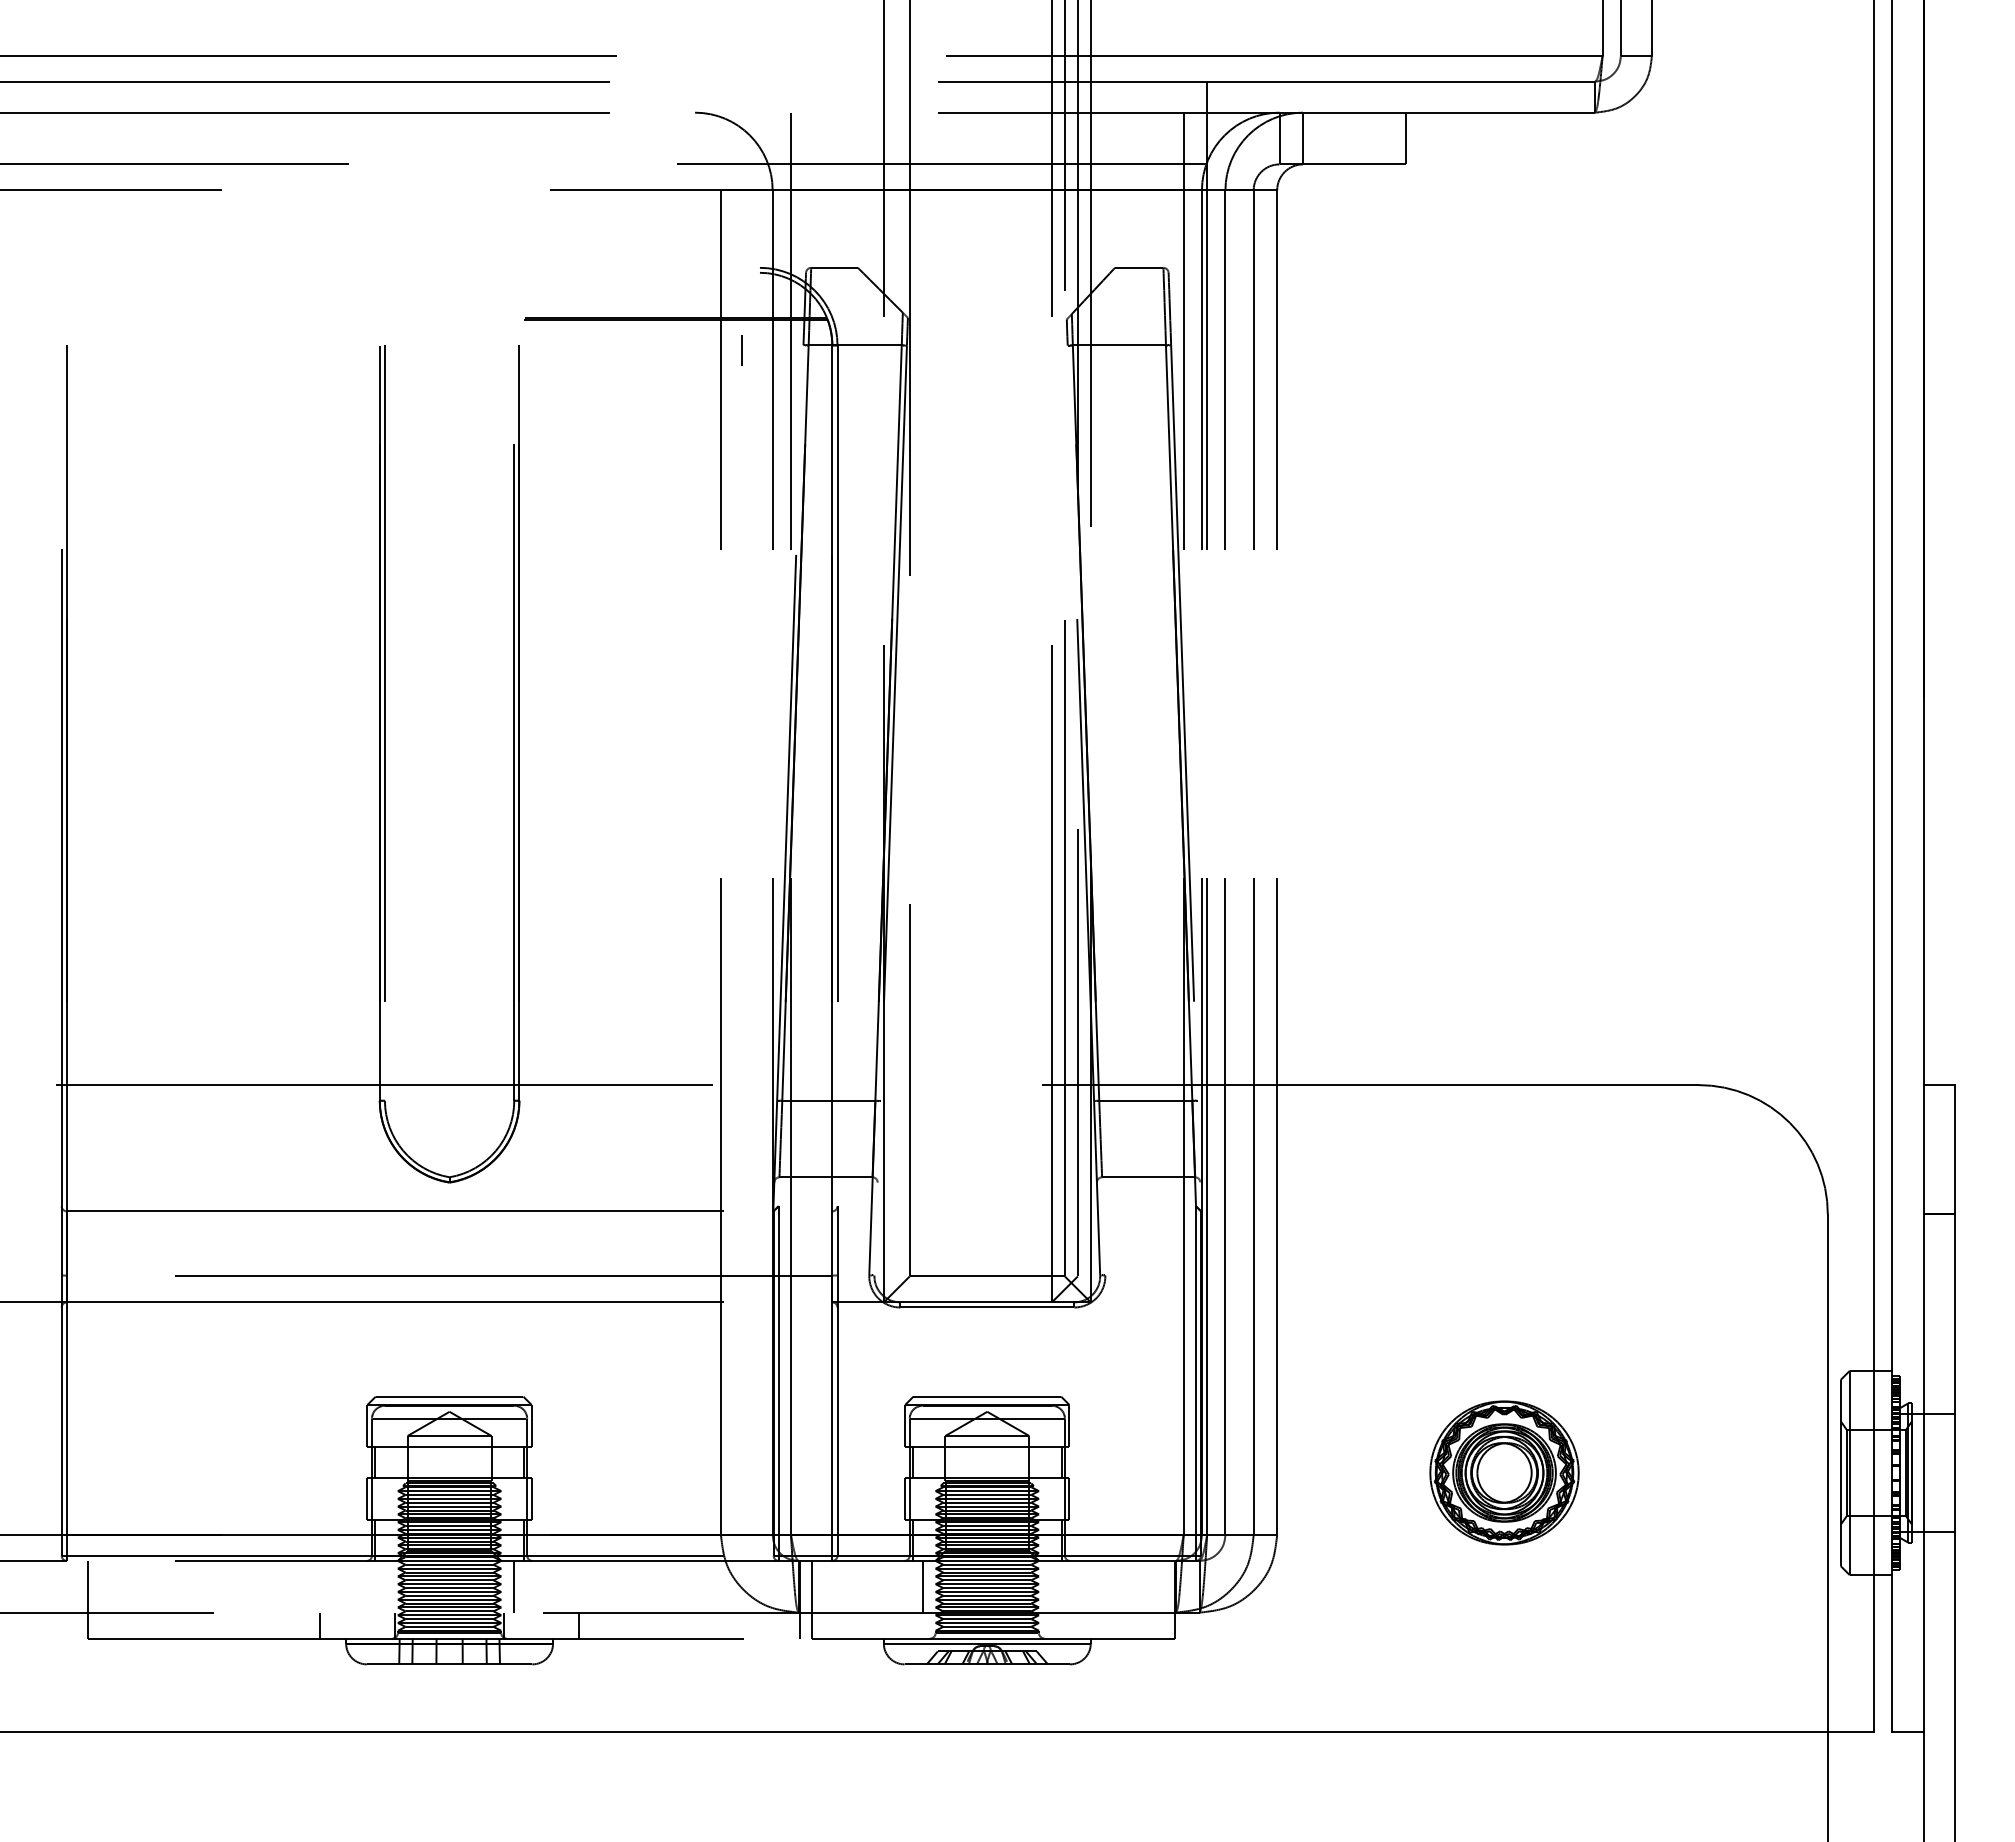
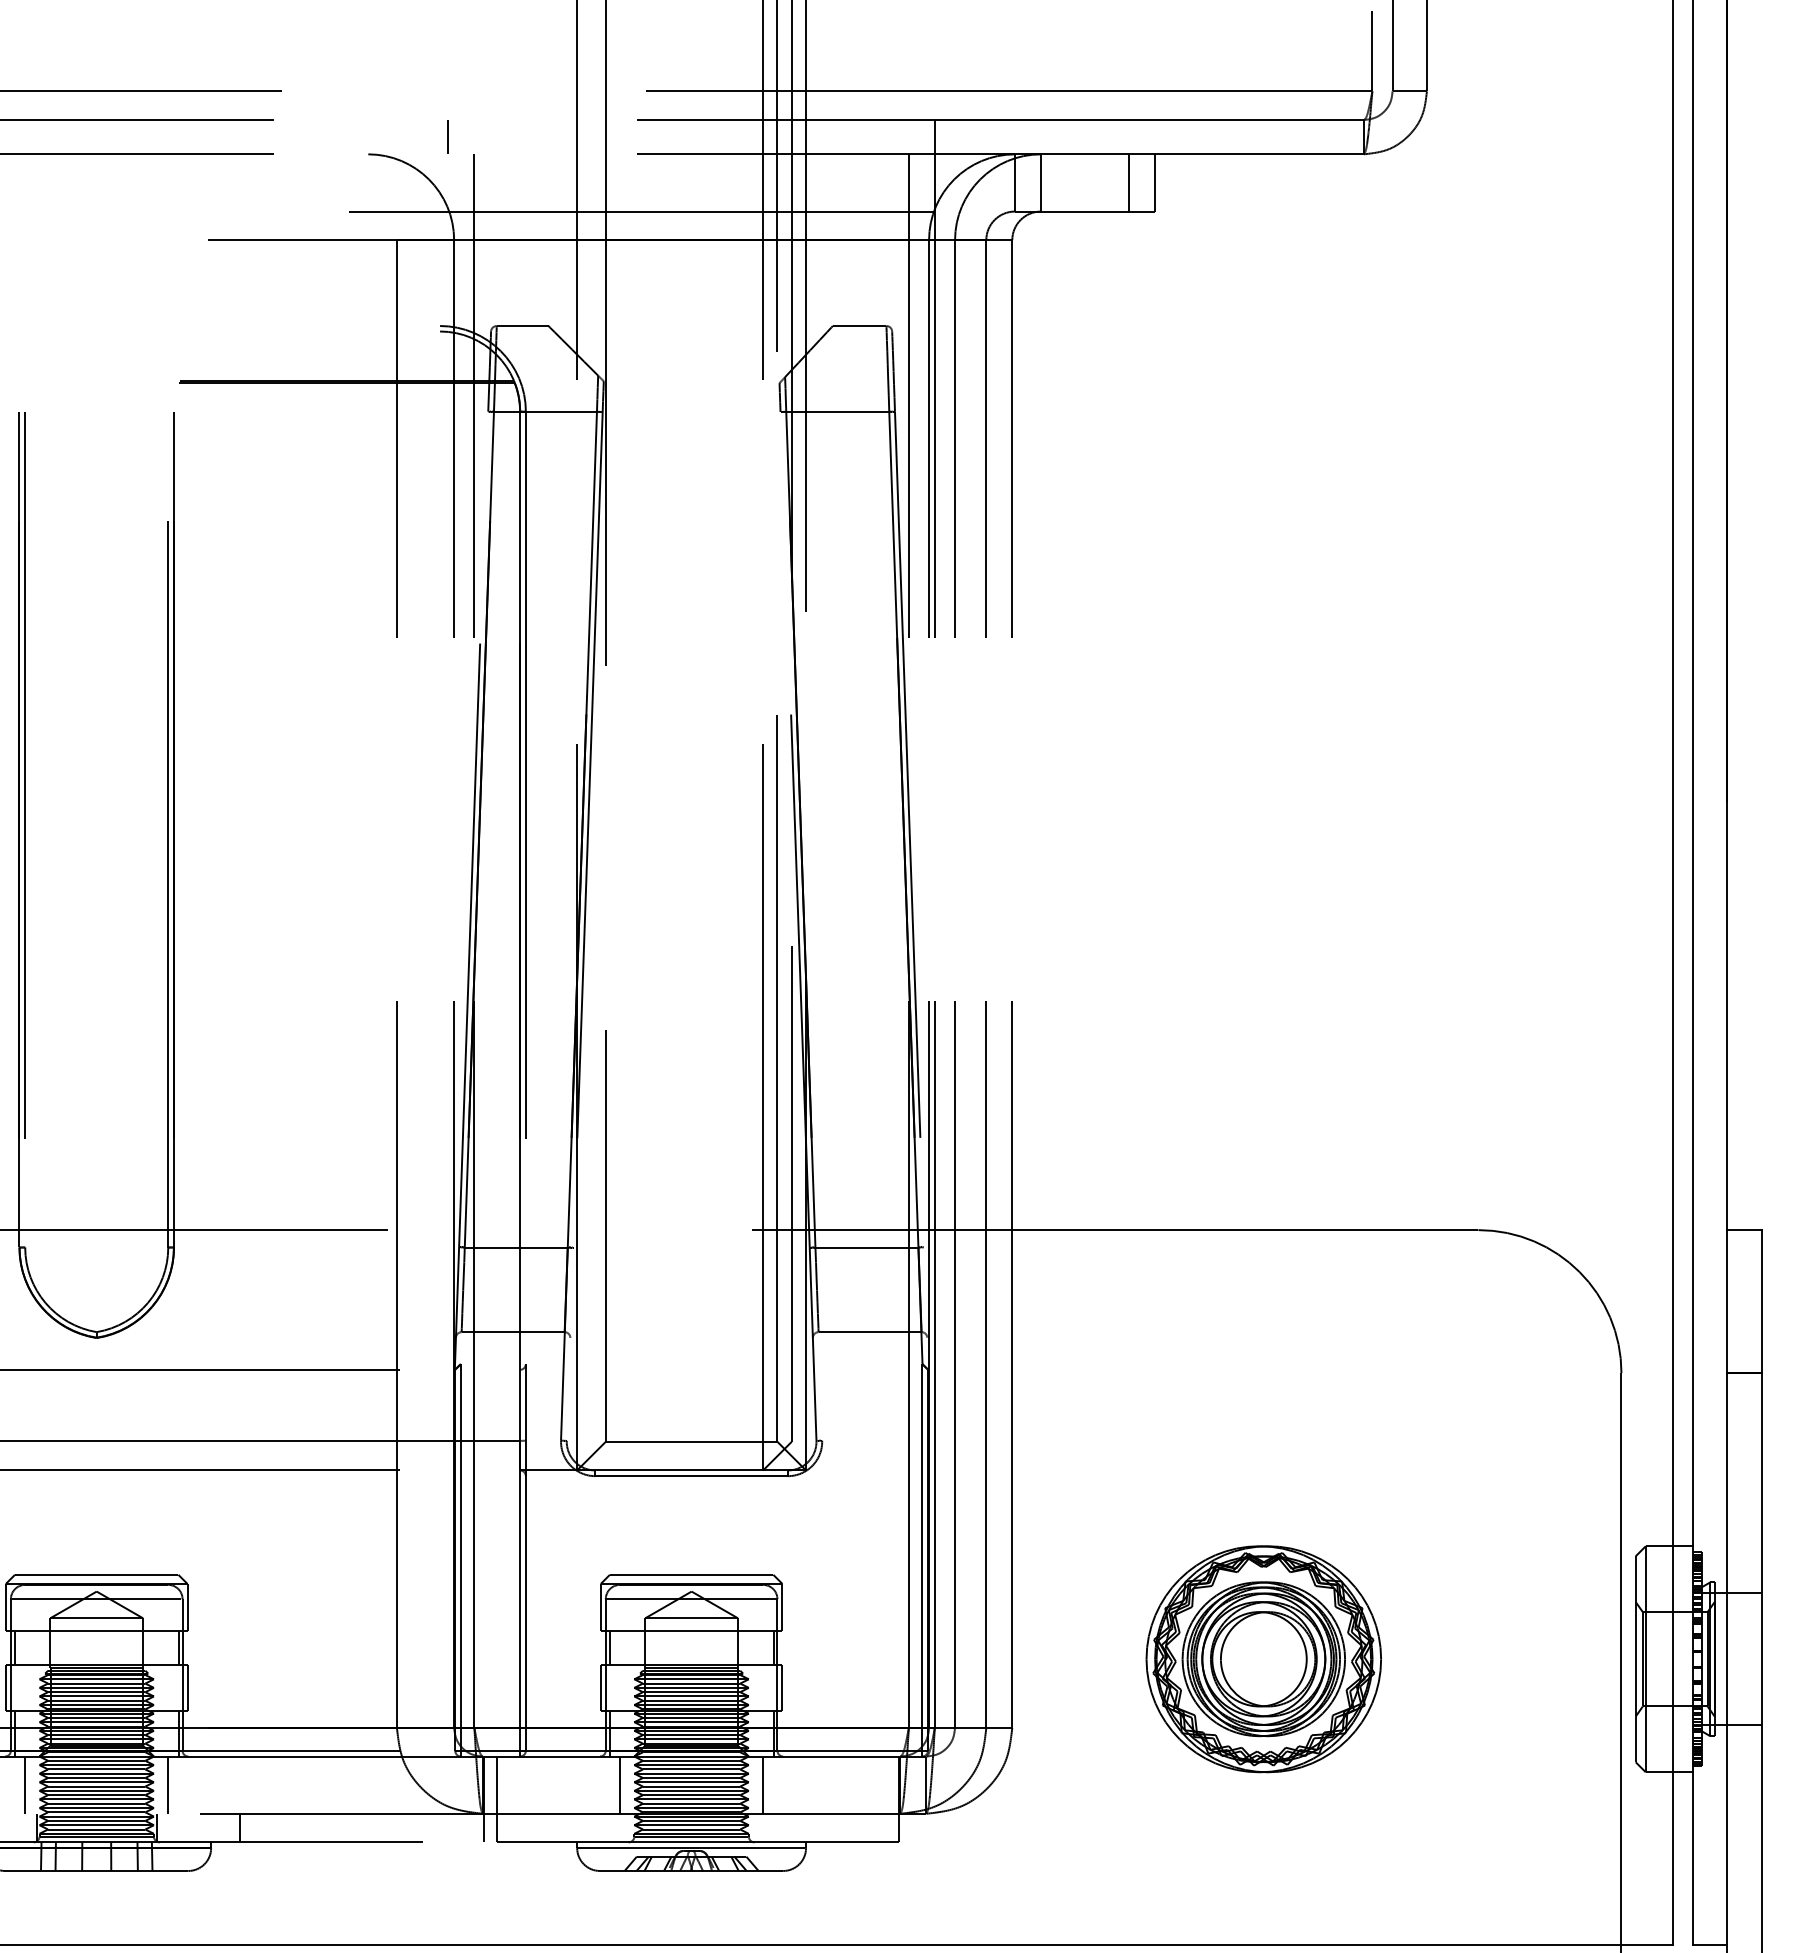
line: (1383, 138) -> (1129, 182), added
line: (741, 350) -> (448, 137), moved
part: (1504, 1472) -> (1263, 1658), size x1.43
line: (384, 1586) -> (24, 1784), added
line: (1051, 1586) -> (762, 1784), added

